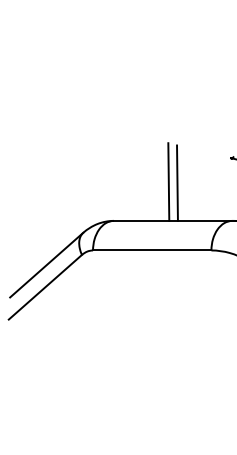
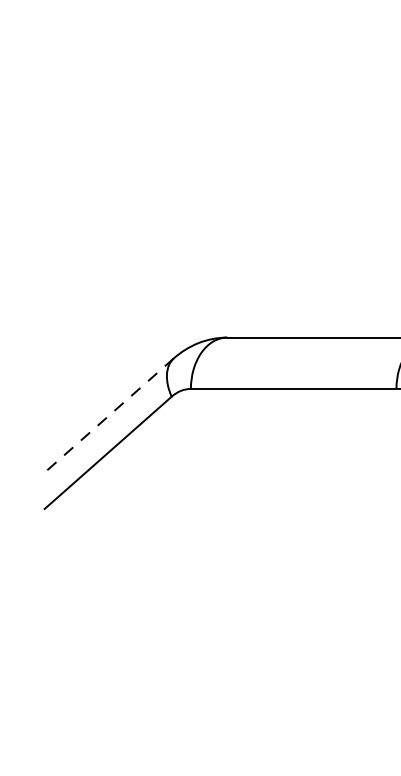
line: (168, 181) -> (321, 269), removed
line: (177, 182) -> (337, 270), removed
line: (46, 265) -> (110, 415), solid -> dashed

